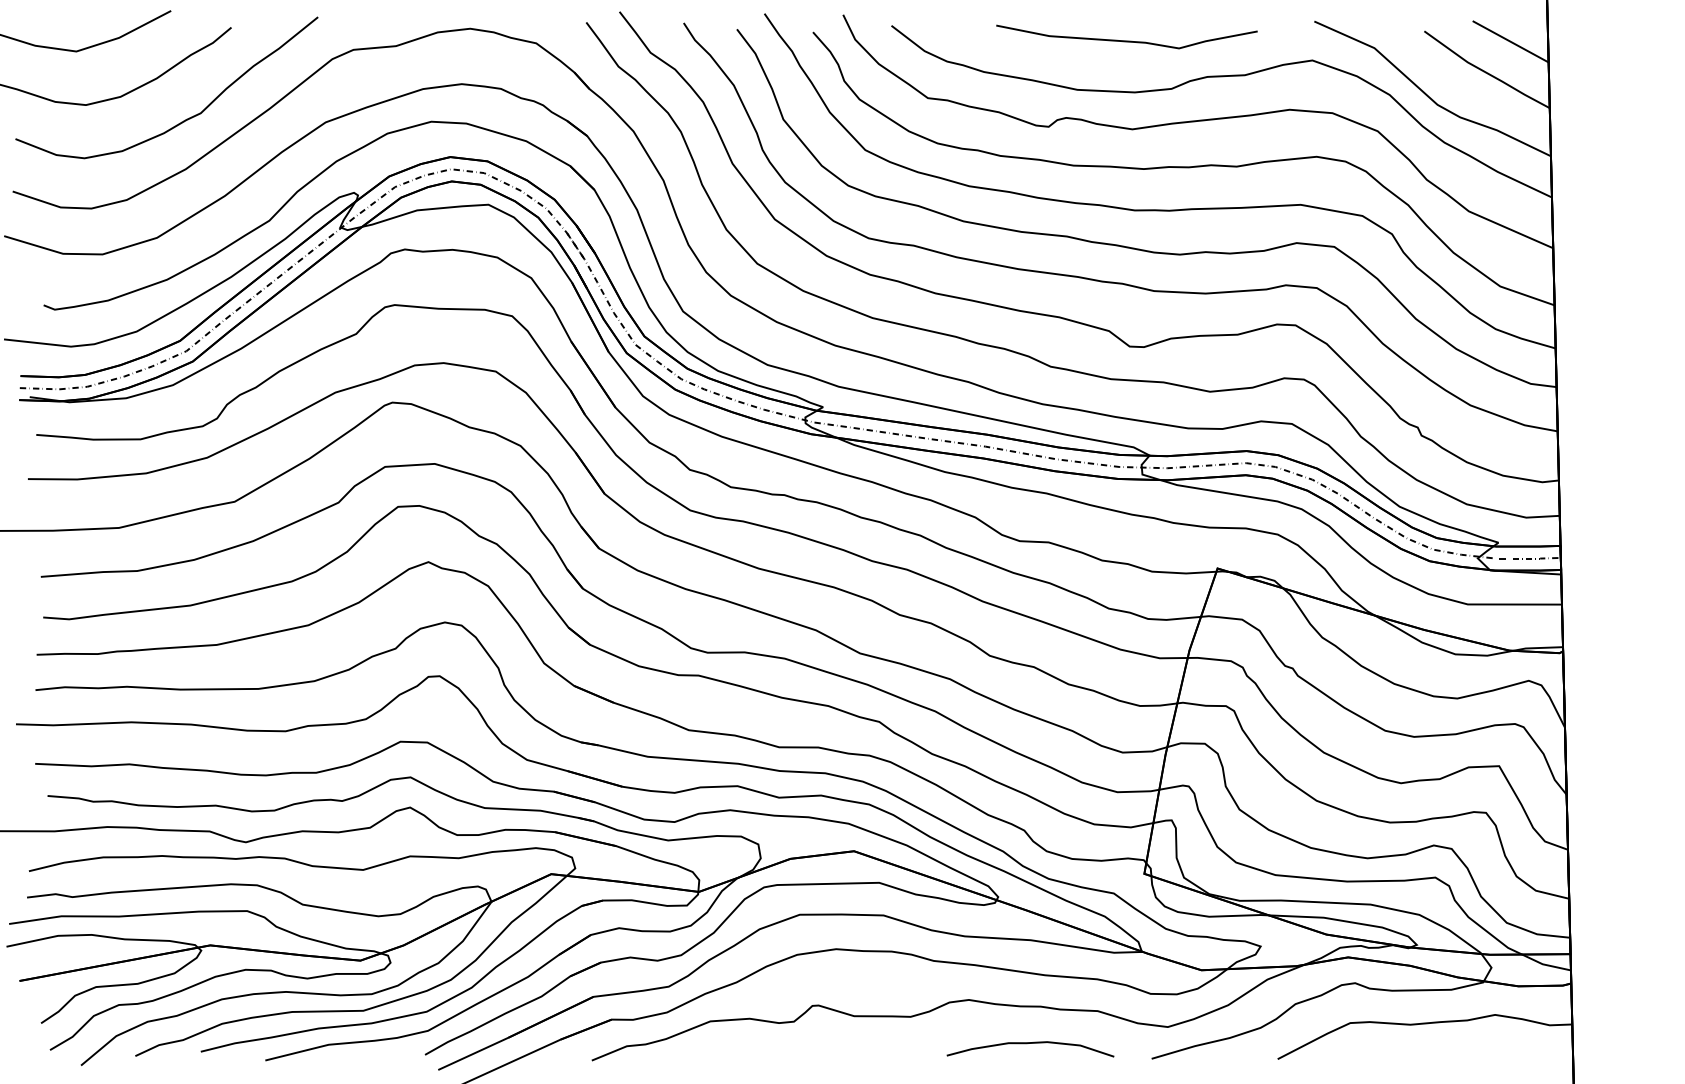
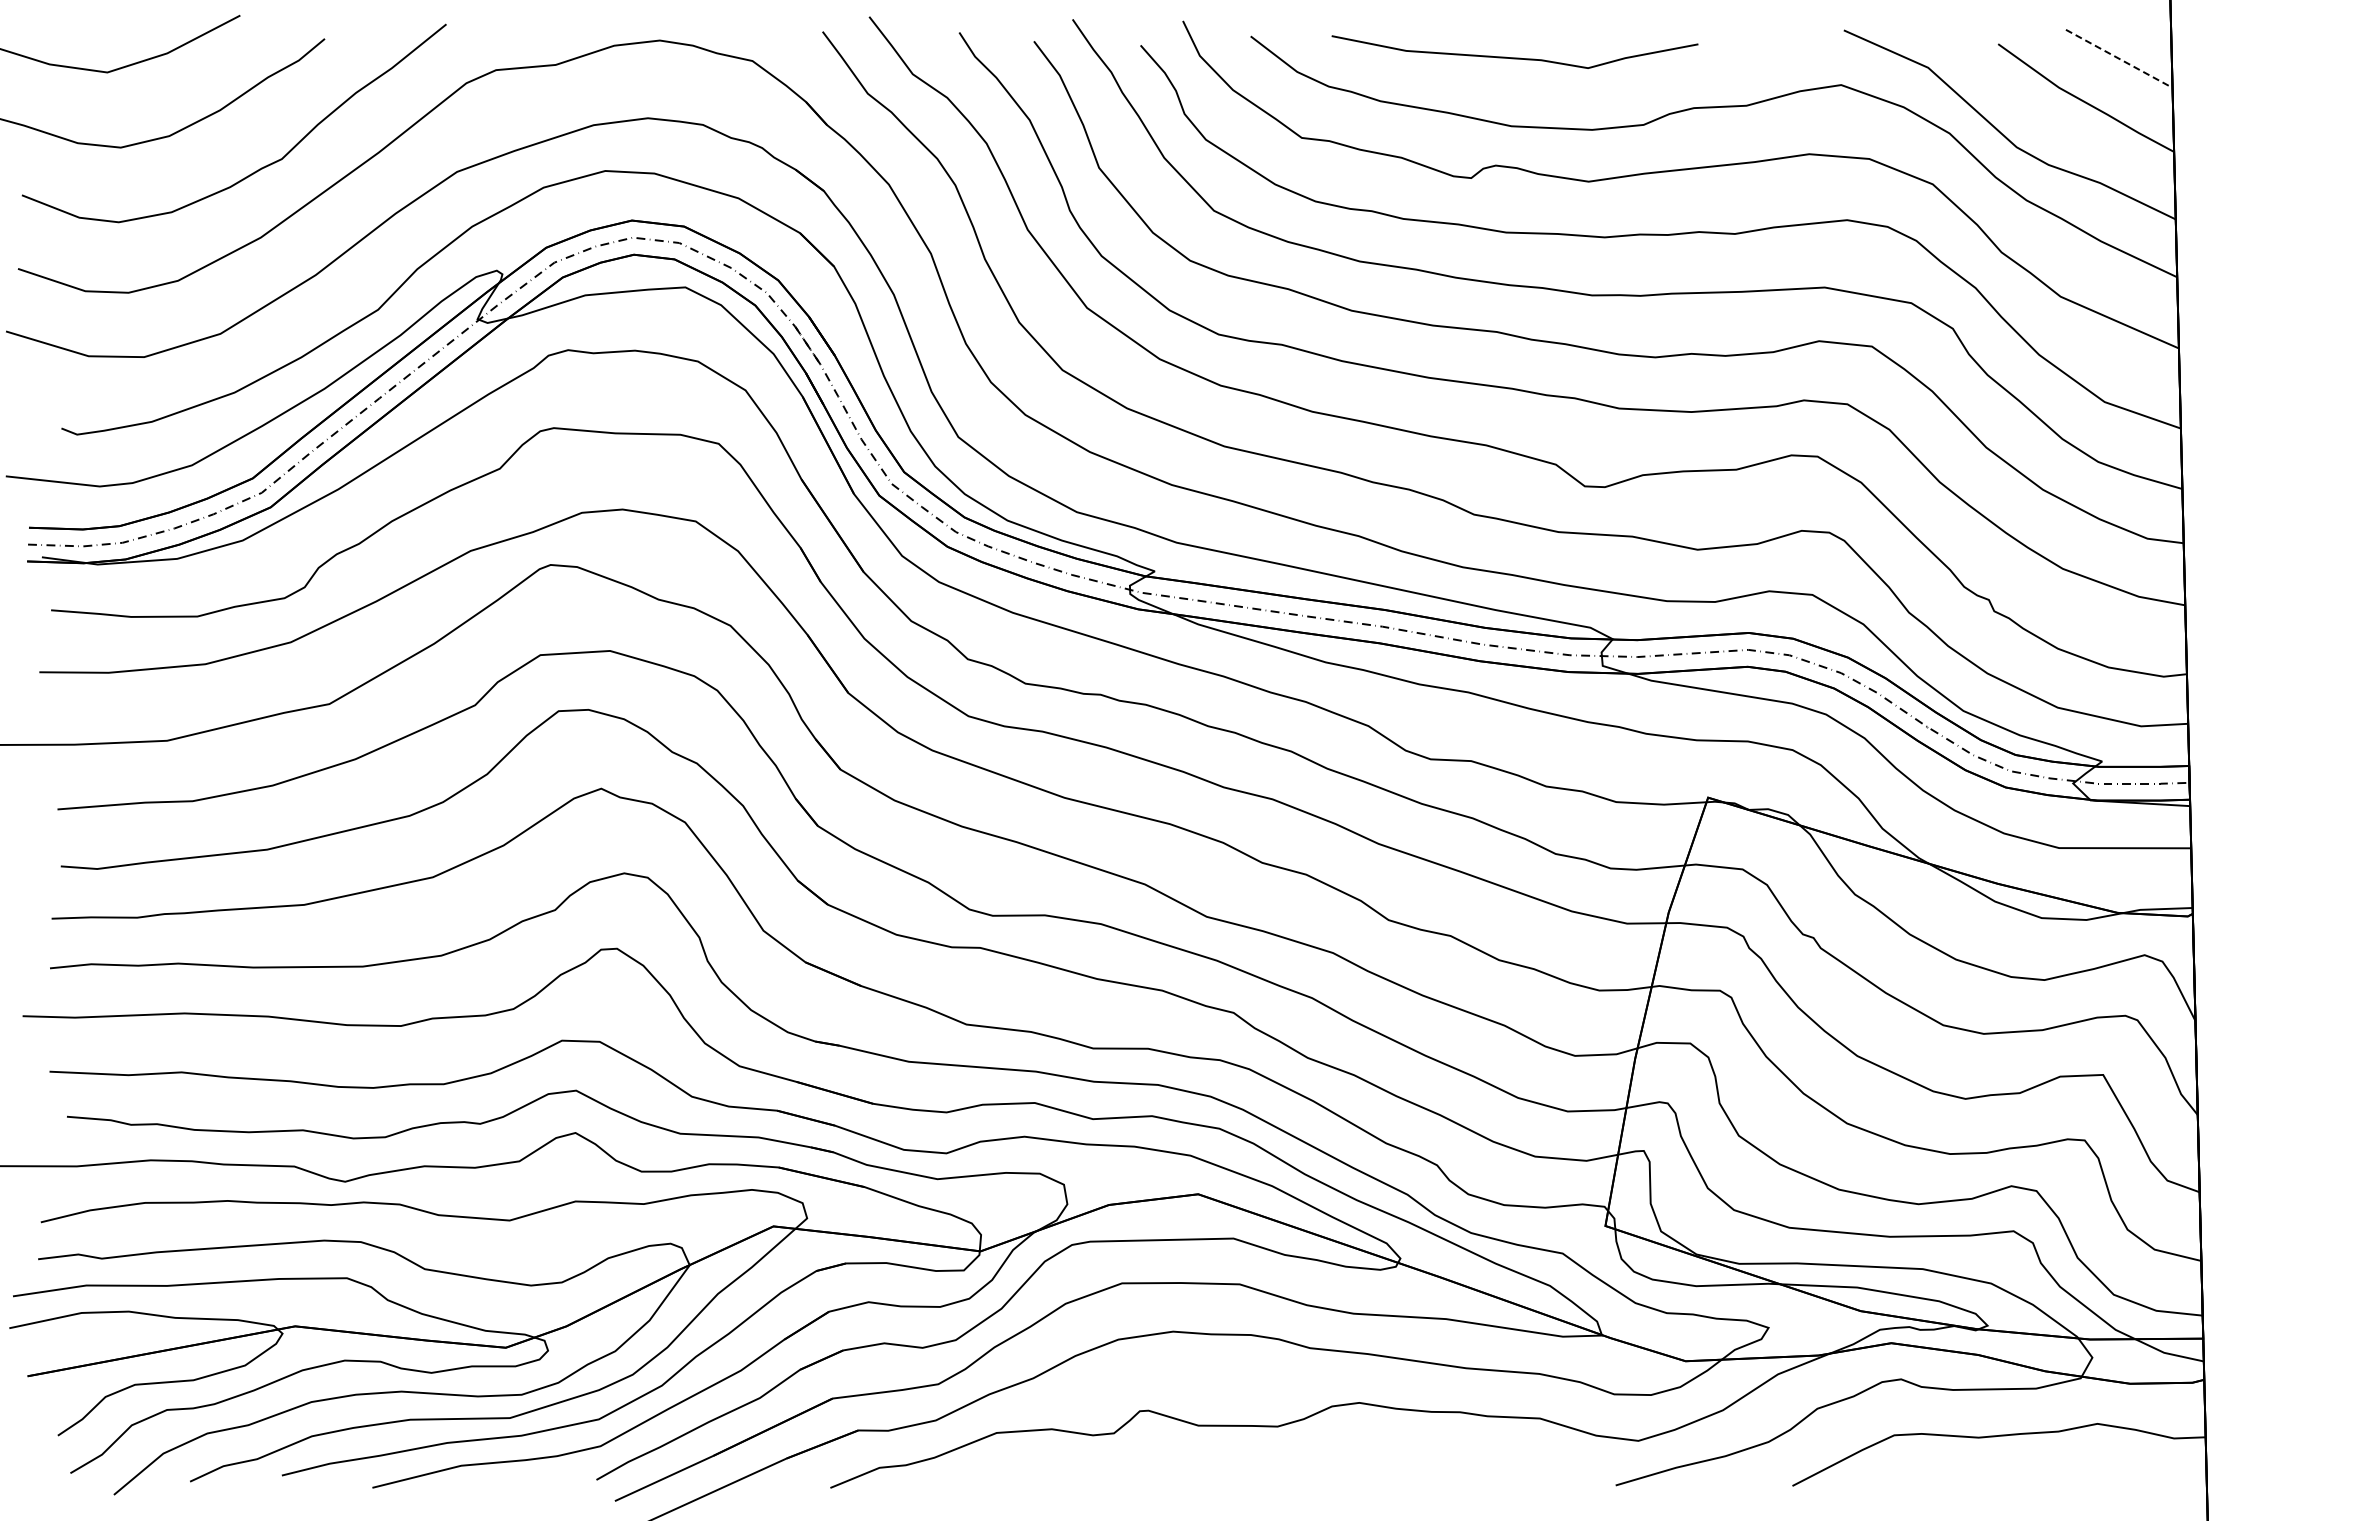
curve: (1126, 40) -> (1514, 57), moved
line: (1510, 41) -> (2119, 58), solid -> dashed
curve: (1030, 1043) -> (1445, 1464), removed

